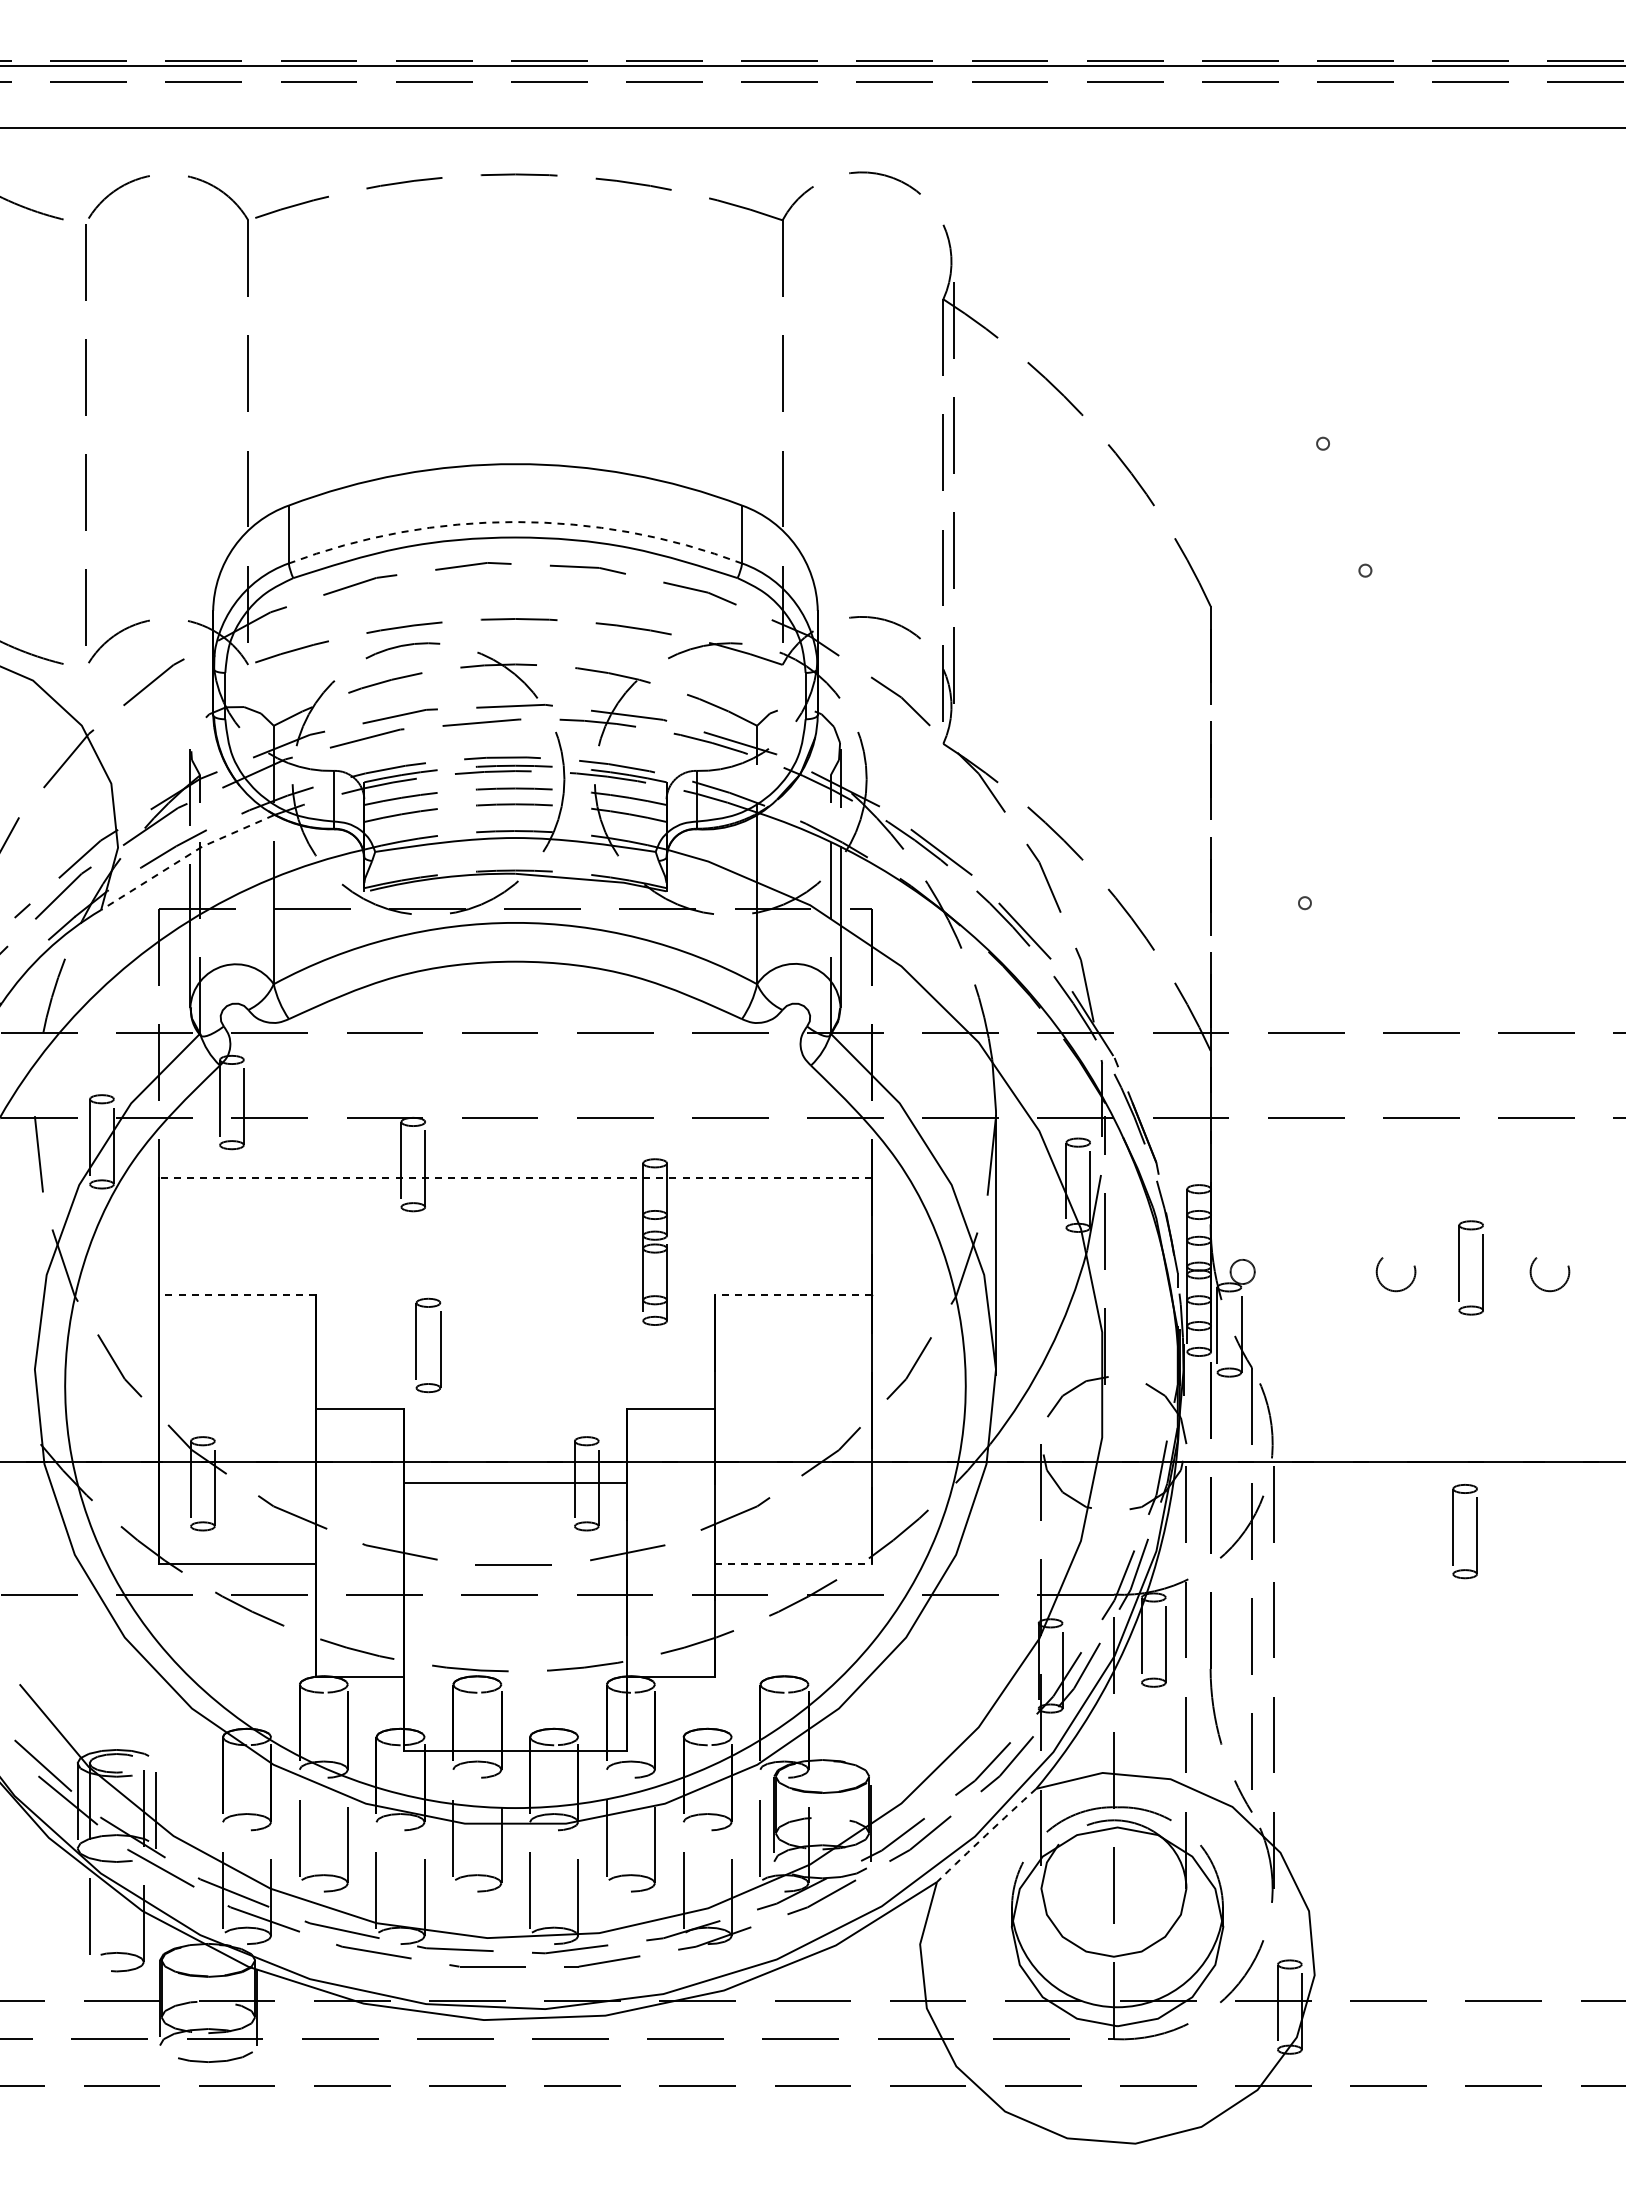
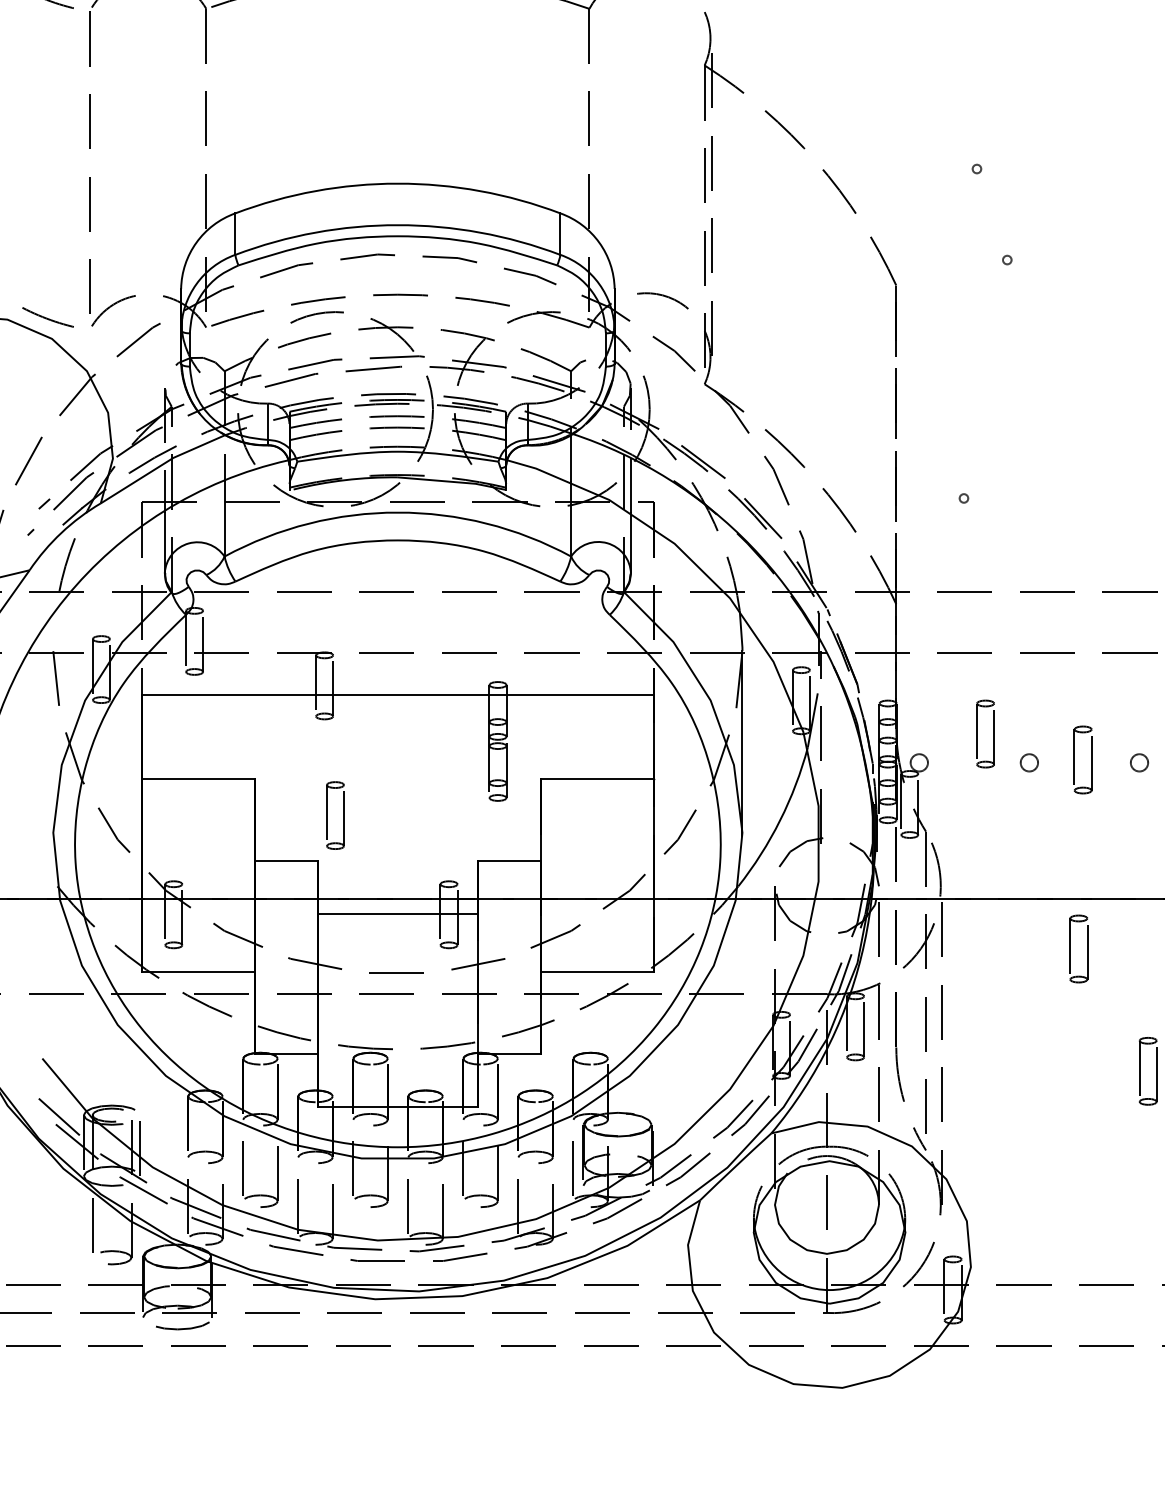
arc: (515, 522) -> (397, 225), dashed -> solid
line: (185, 857) -> (161, 465), dashed -> solid
line: (515, 1177) -> (397, 695), dashed -> solid
part: (1323, 1231) -> (977, 733), added
circle: (1396, 1271) -> (1029, 762), size x0.62
circle: (1549, 1271) -> (1139, 762), size x0.62
line: (237, 1295) -> (198, 779), dashed -> solid
line: (793, 1295) -> (597, 779), dashed -> solid
line: (793, 1563) -> (597, 971), dashed -> solid
part: (1550, 1701) -> (1140, 1070), added
arc: (986, 1835) -> (735, 1166), dashed -> solid

